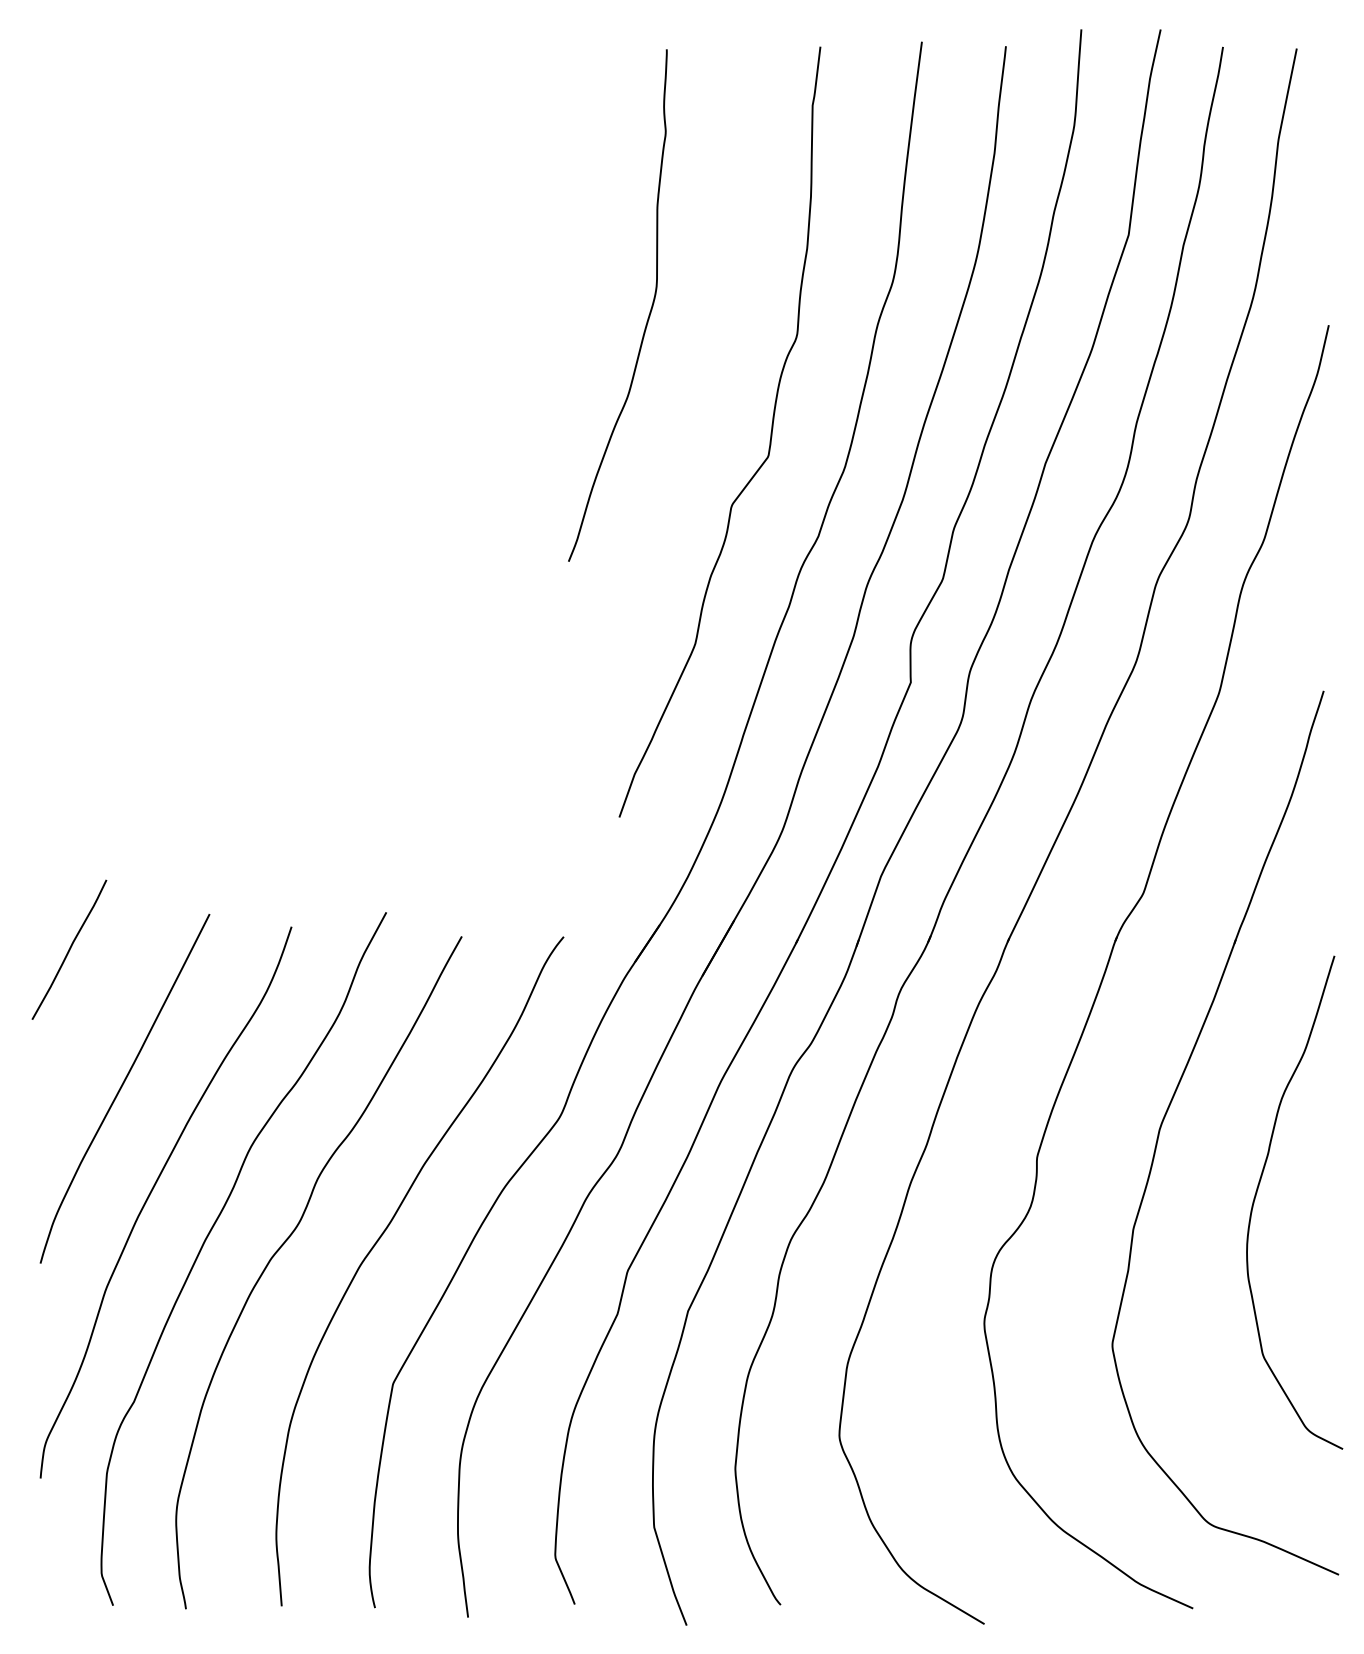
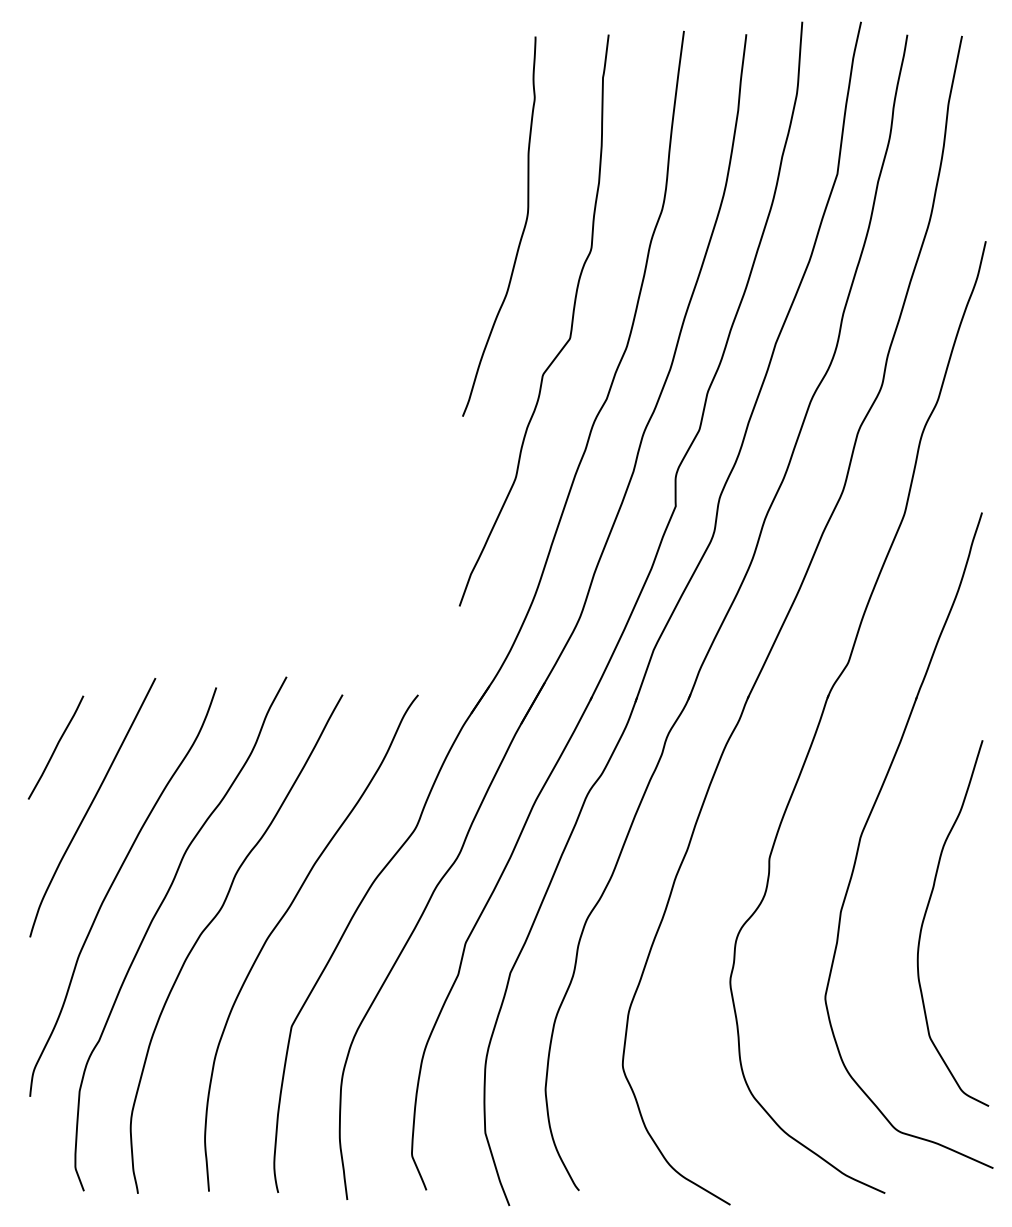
curve: (649, 311) -> (522, 231), moved
curve: (69, 949) -> (56, 747), moved
curve: (1258, 1189) -> (926, 913), moved

